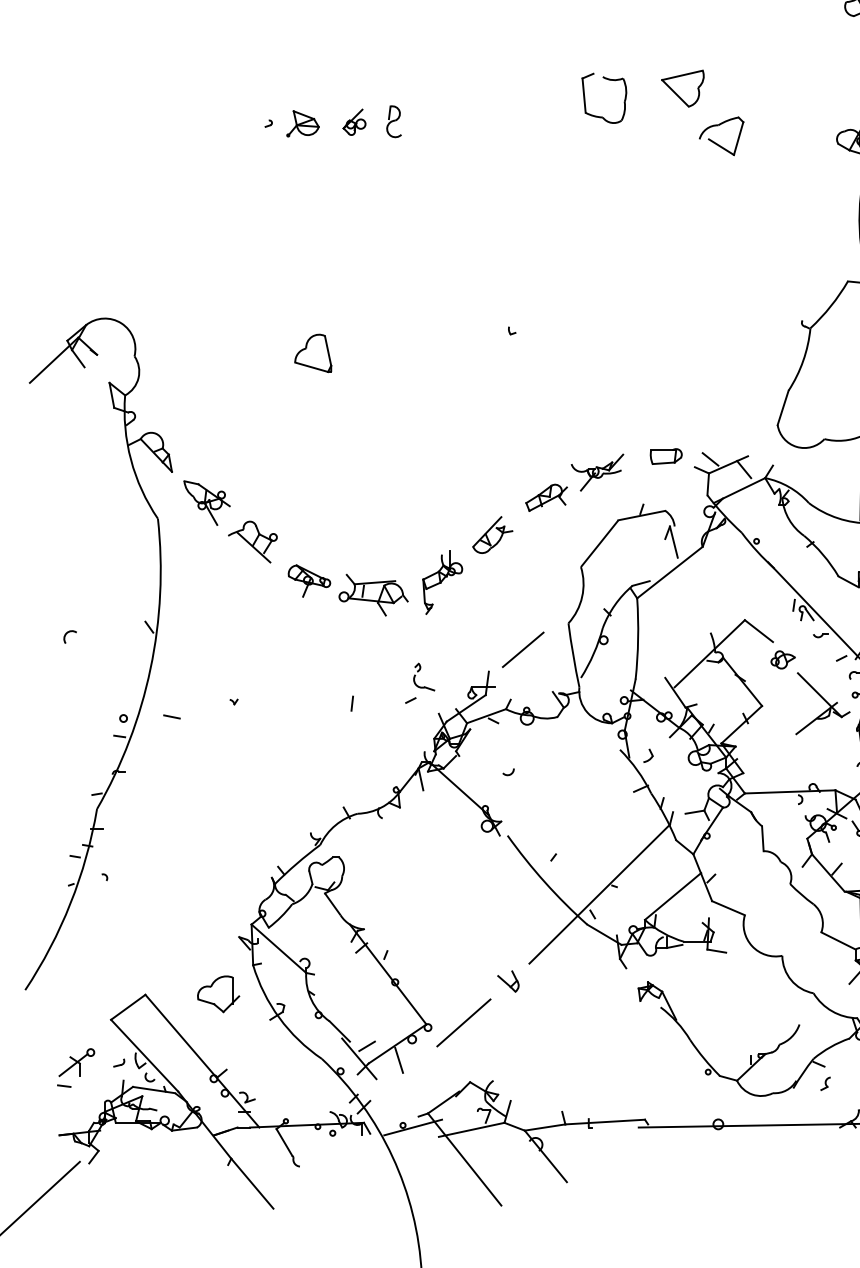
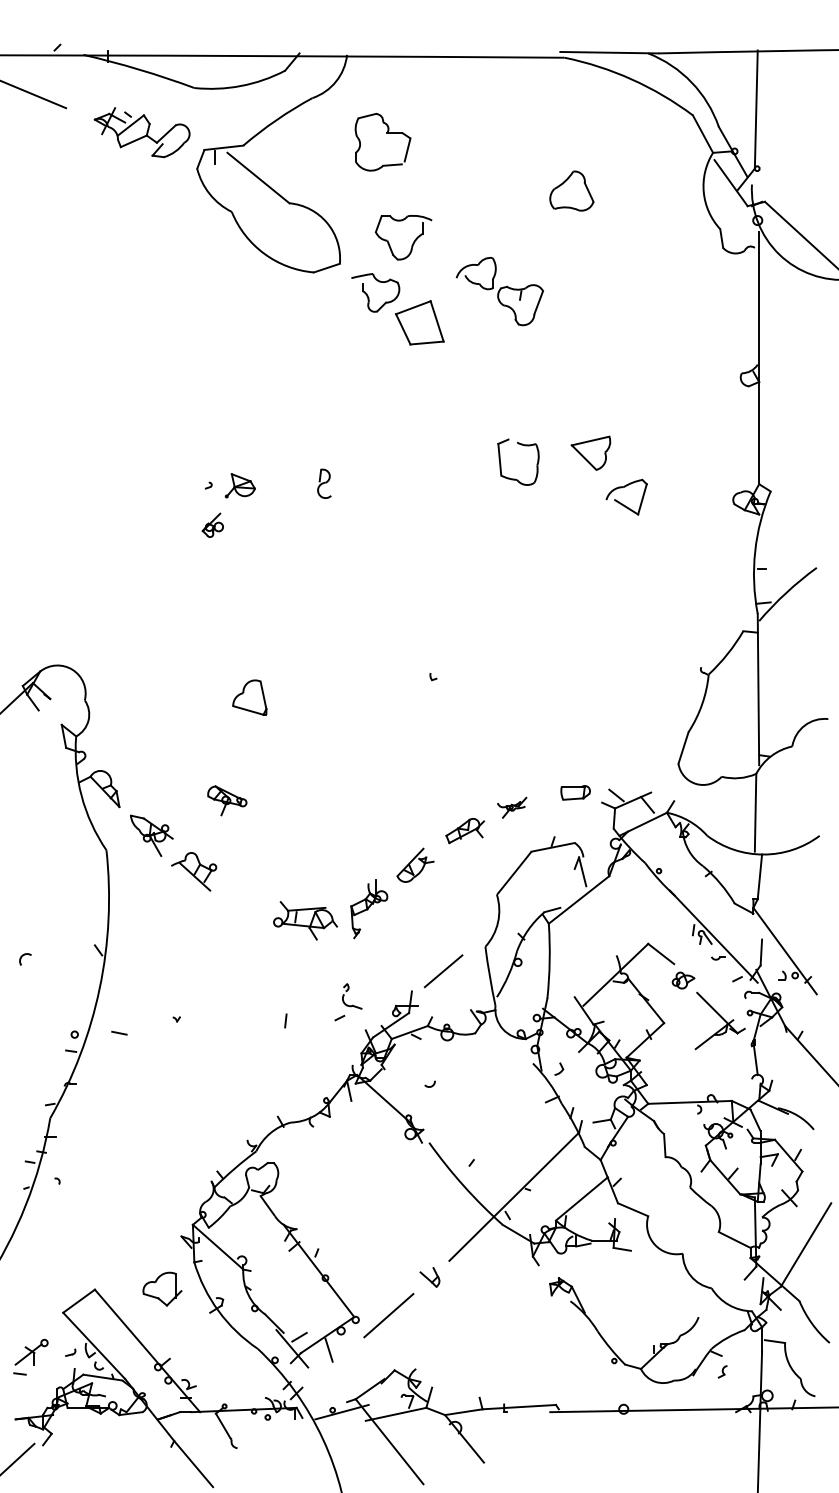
part: (354, 121) -> (212, 524), moved
part: (596, 472) -> (511, 807), size x0.6
part: (309, 580) -> (227, 800), moved

